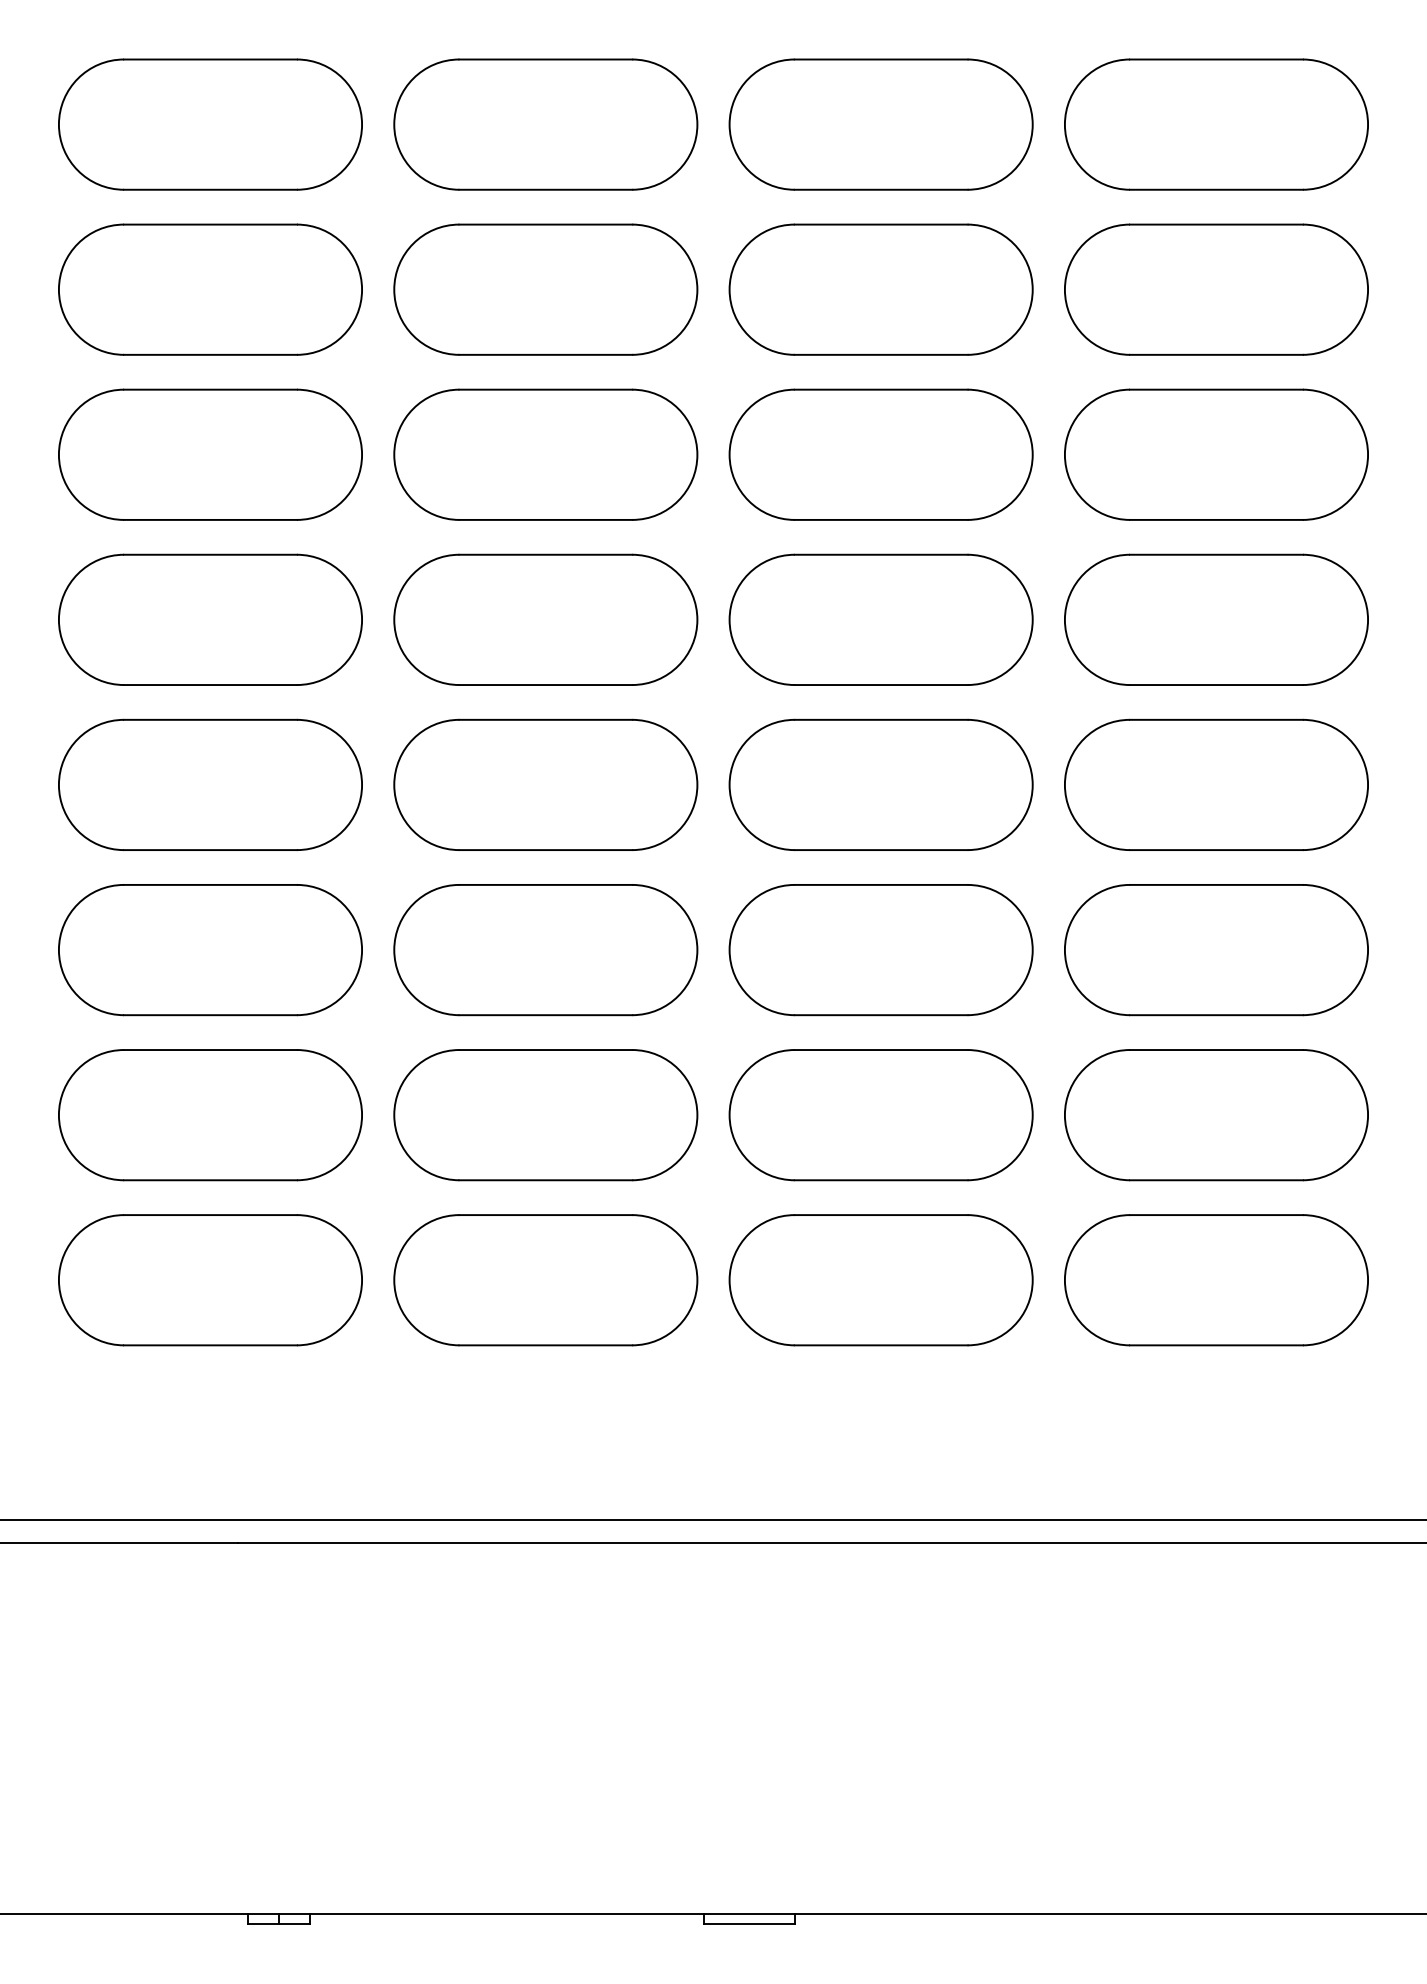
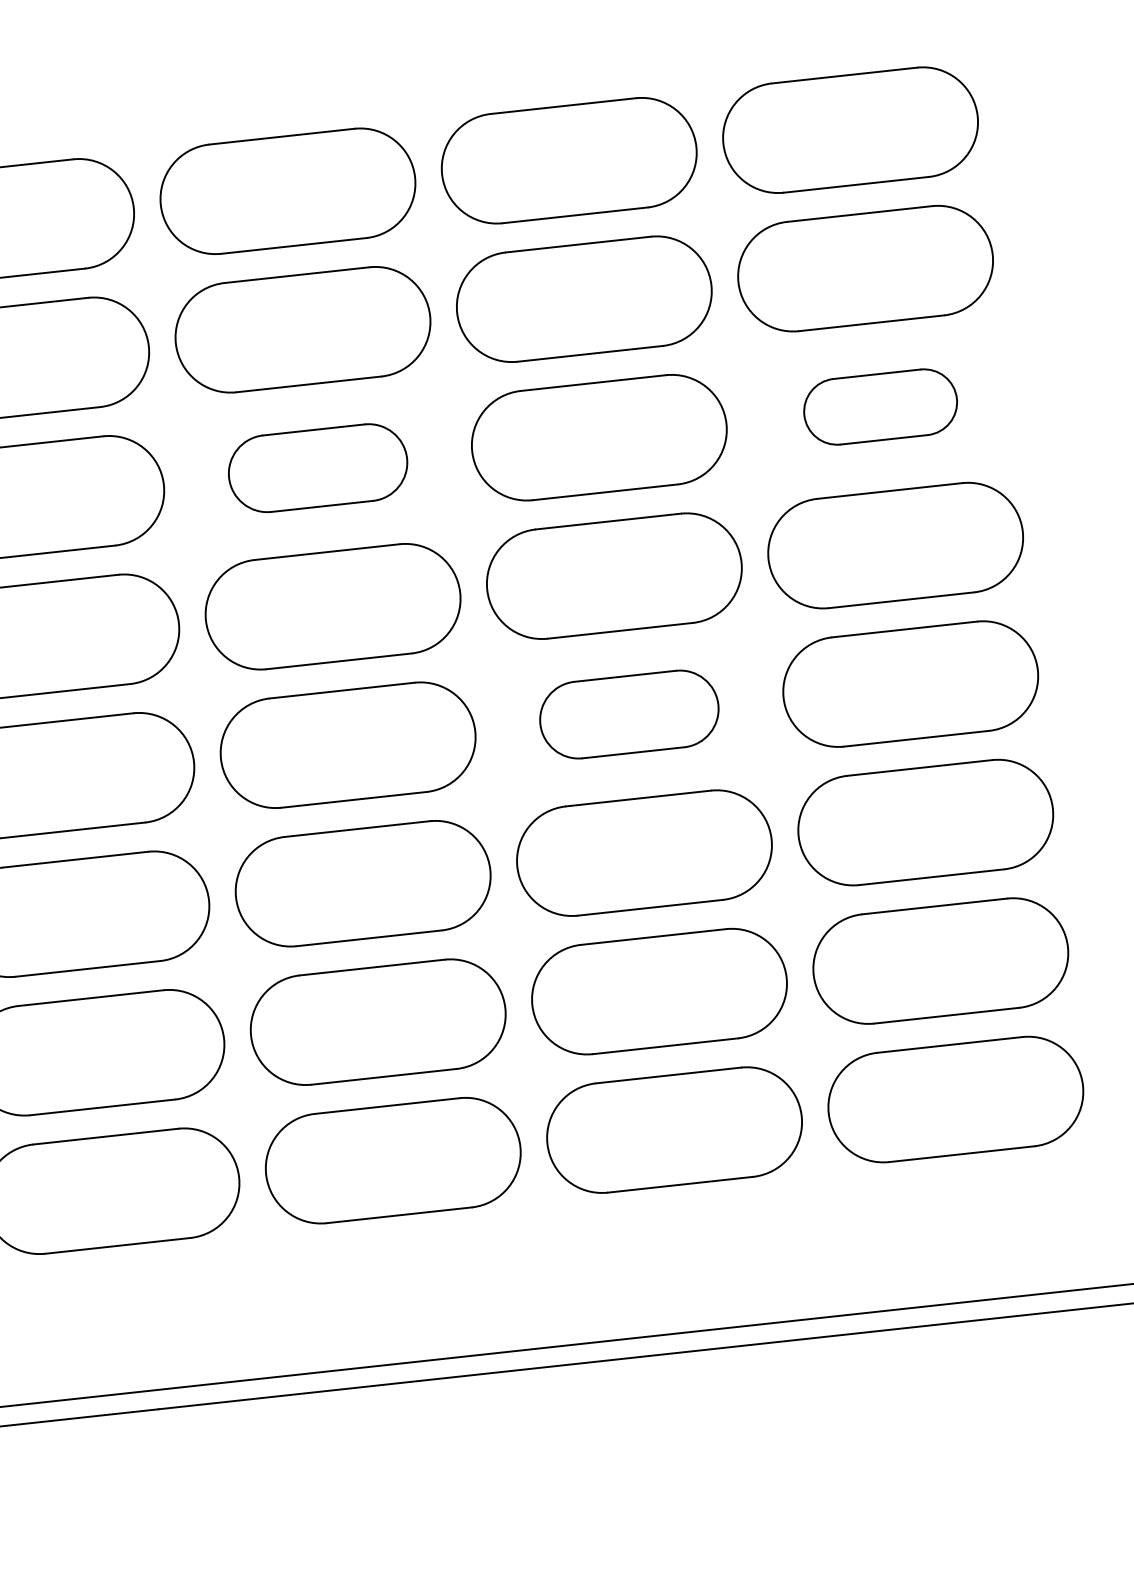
part: (545, 454) -> (317, 468), size x0.7
part: (1216, 454) -> (880, 406), size x0.6
part: (880, 784) -> (628, 714), size x0.7

